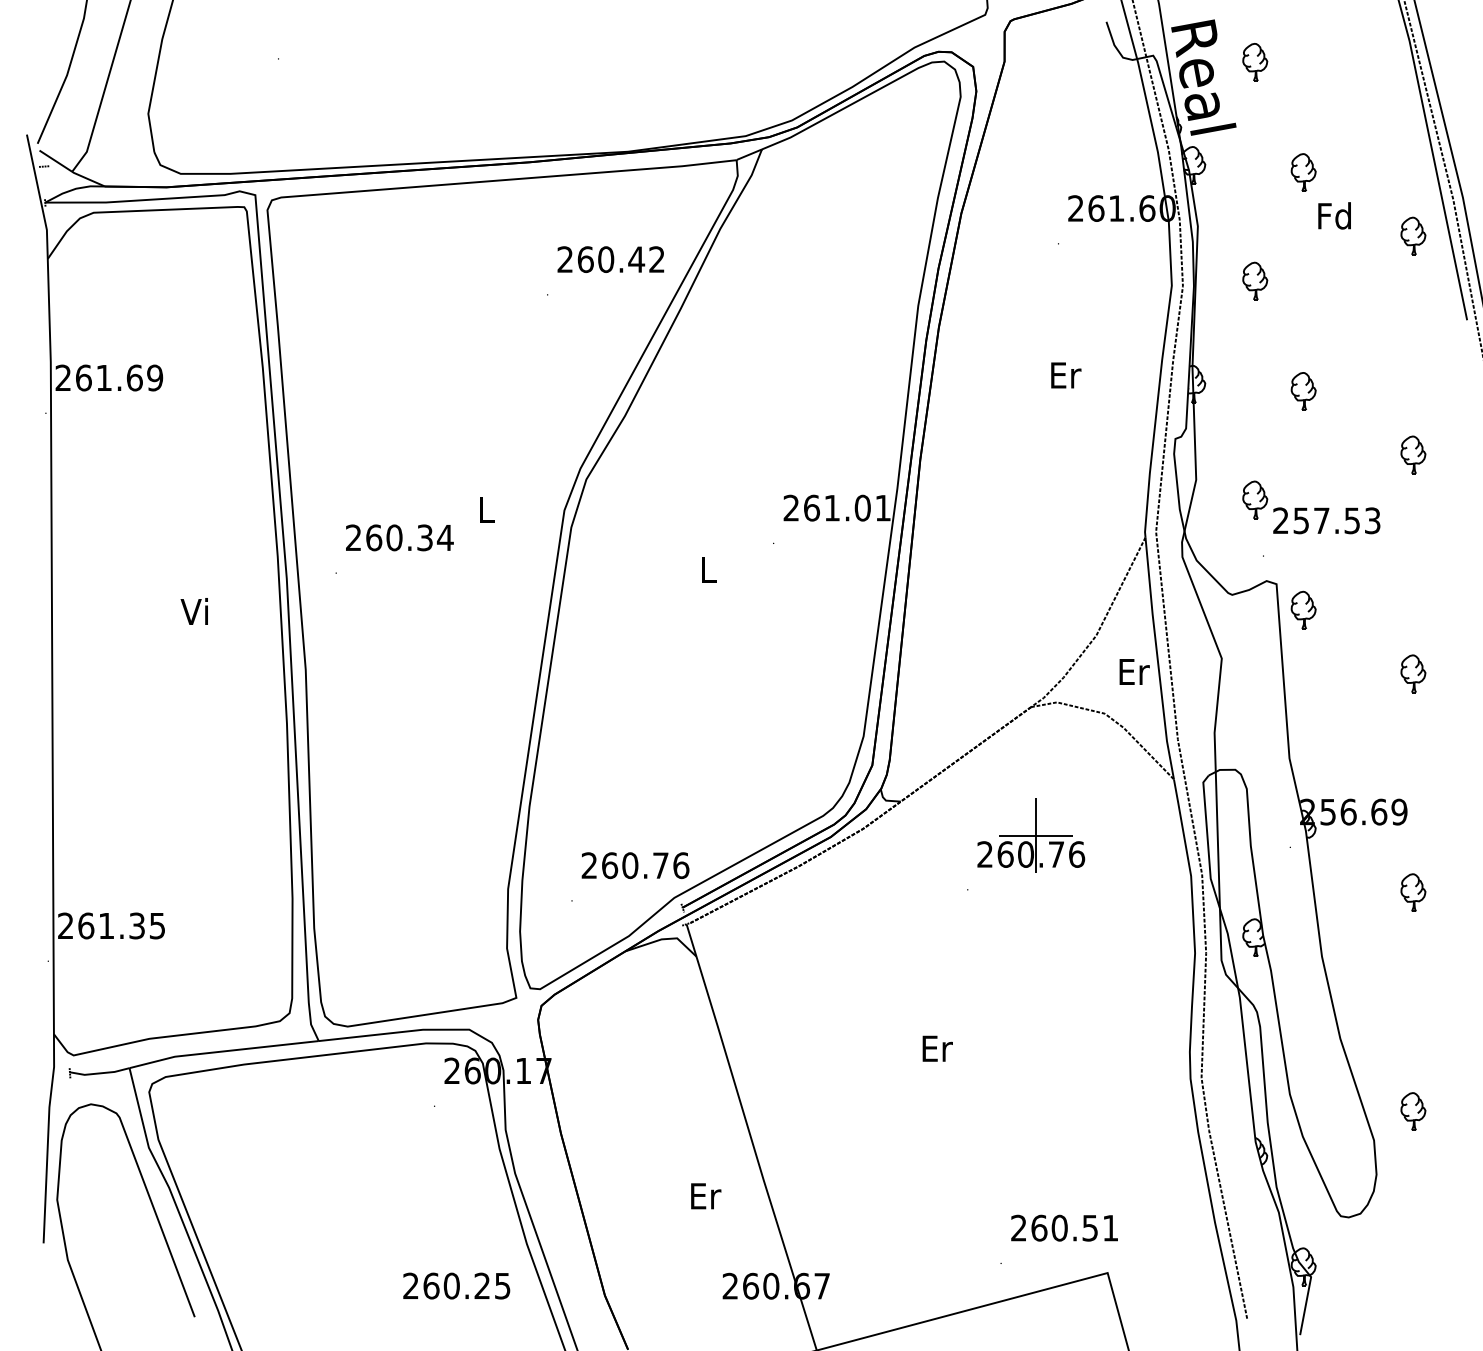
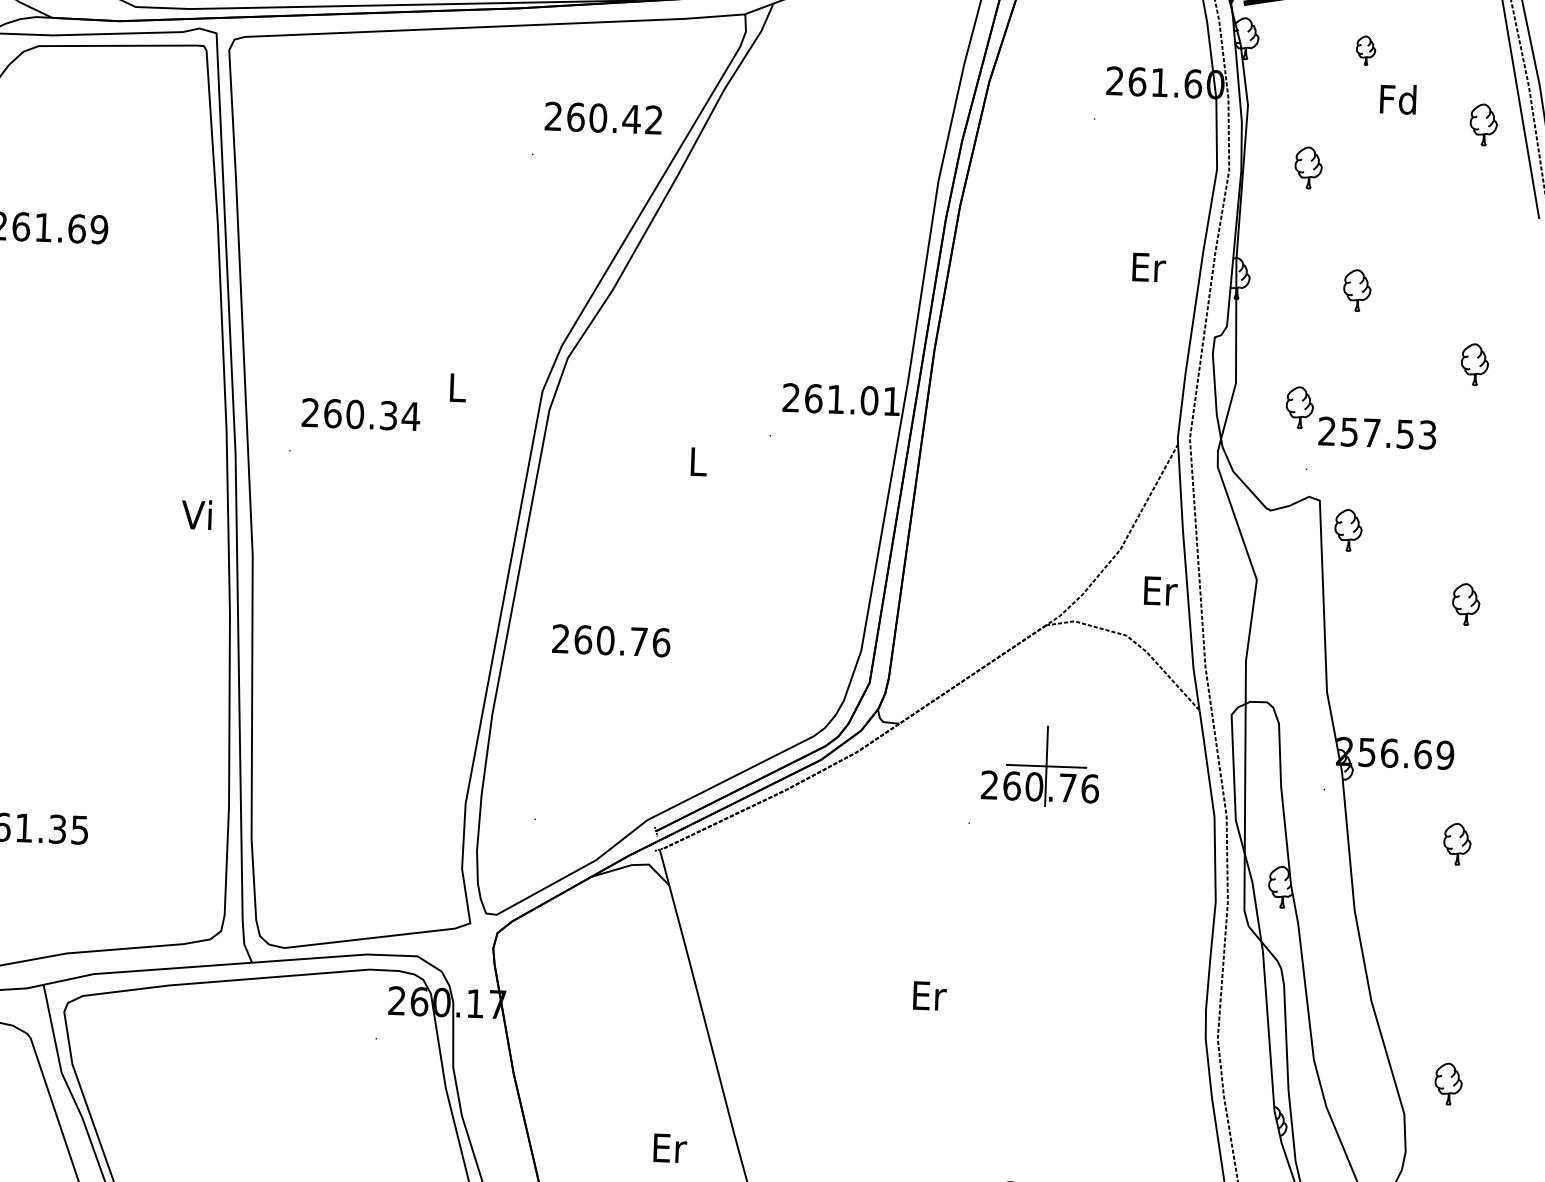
part: (1303, 172) -> (1365, 50), size x0.7
text: (1066, 375) -> (1149, 267), moved
text: (193, 611) -> (195, 514), moved
text: (635, 865) -> (611, 640), moved

